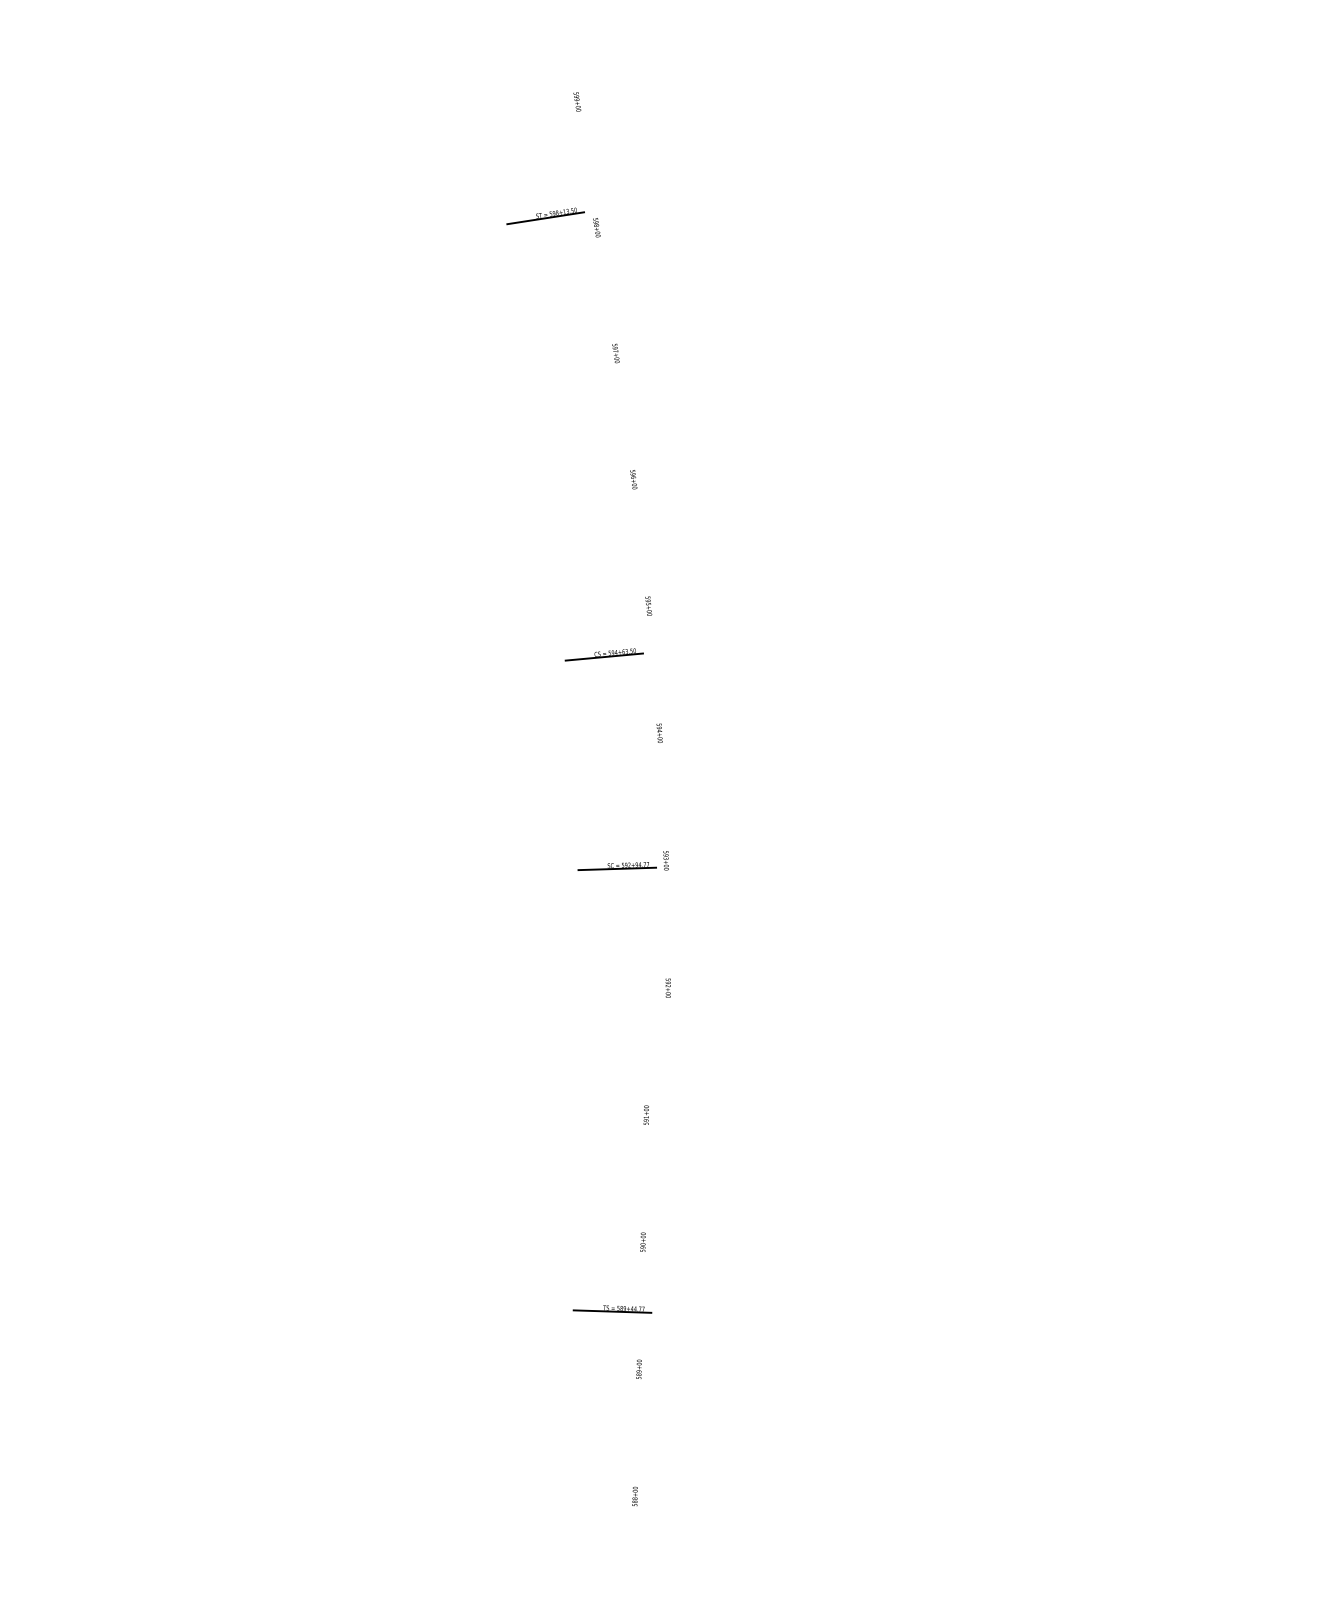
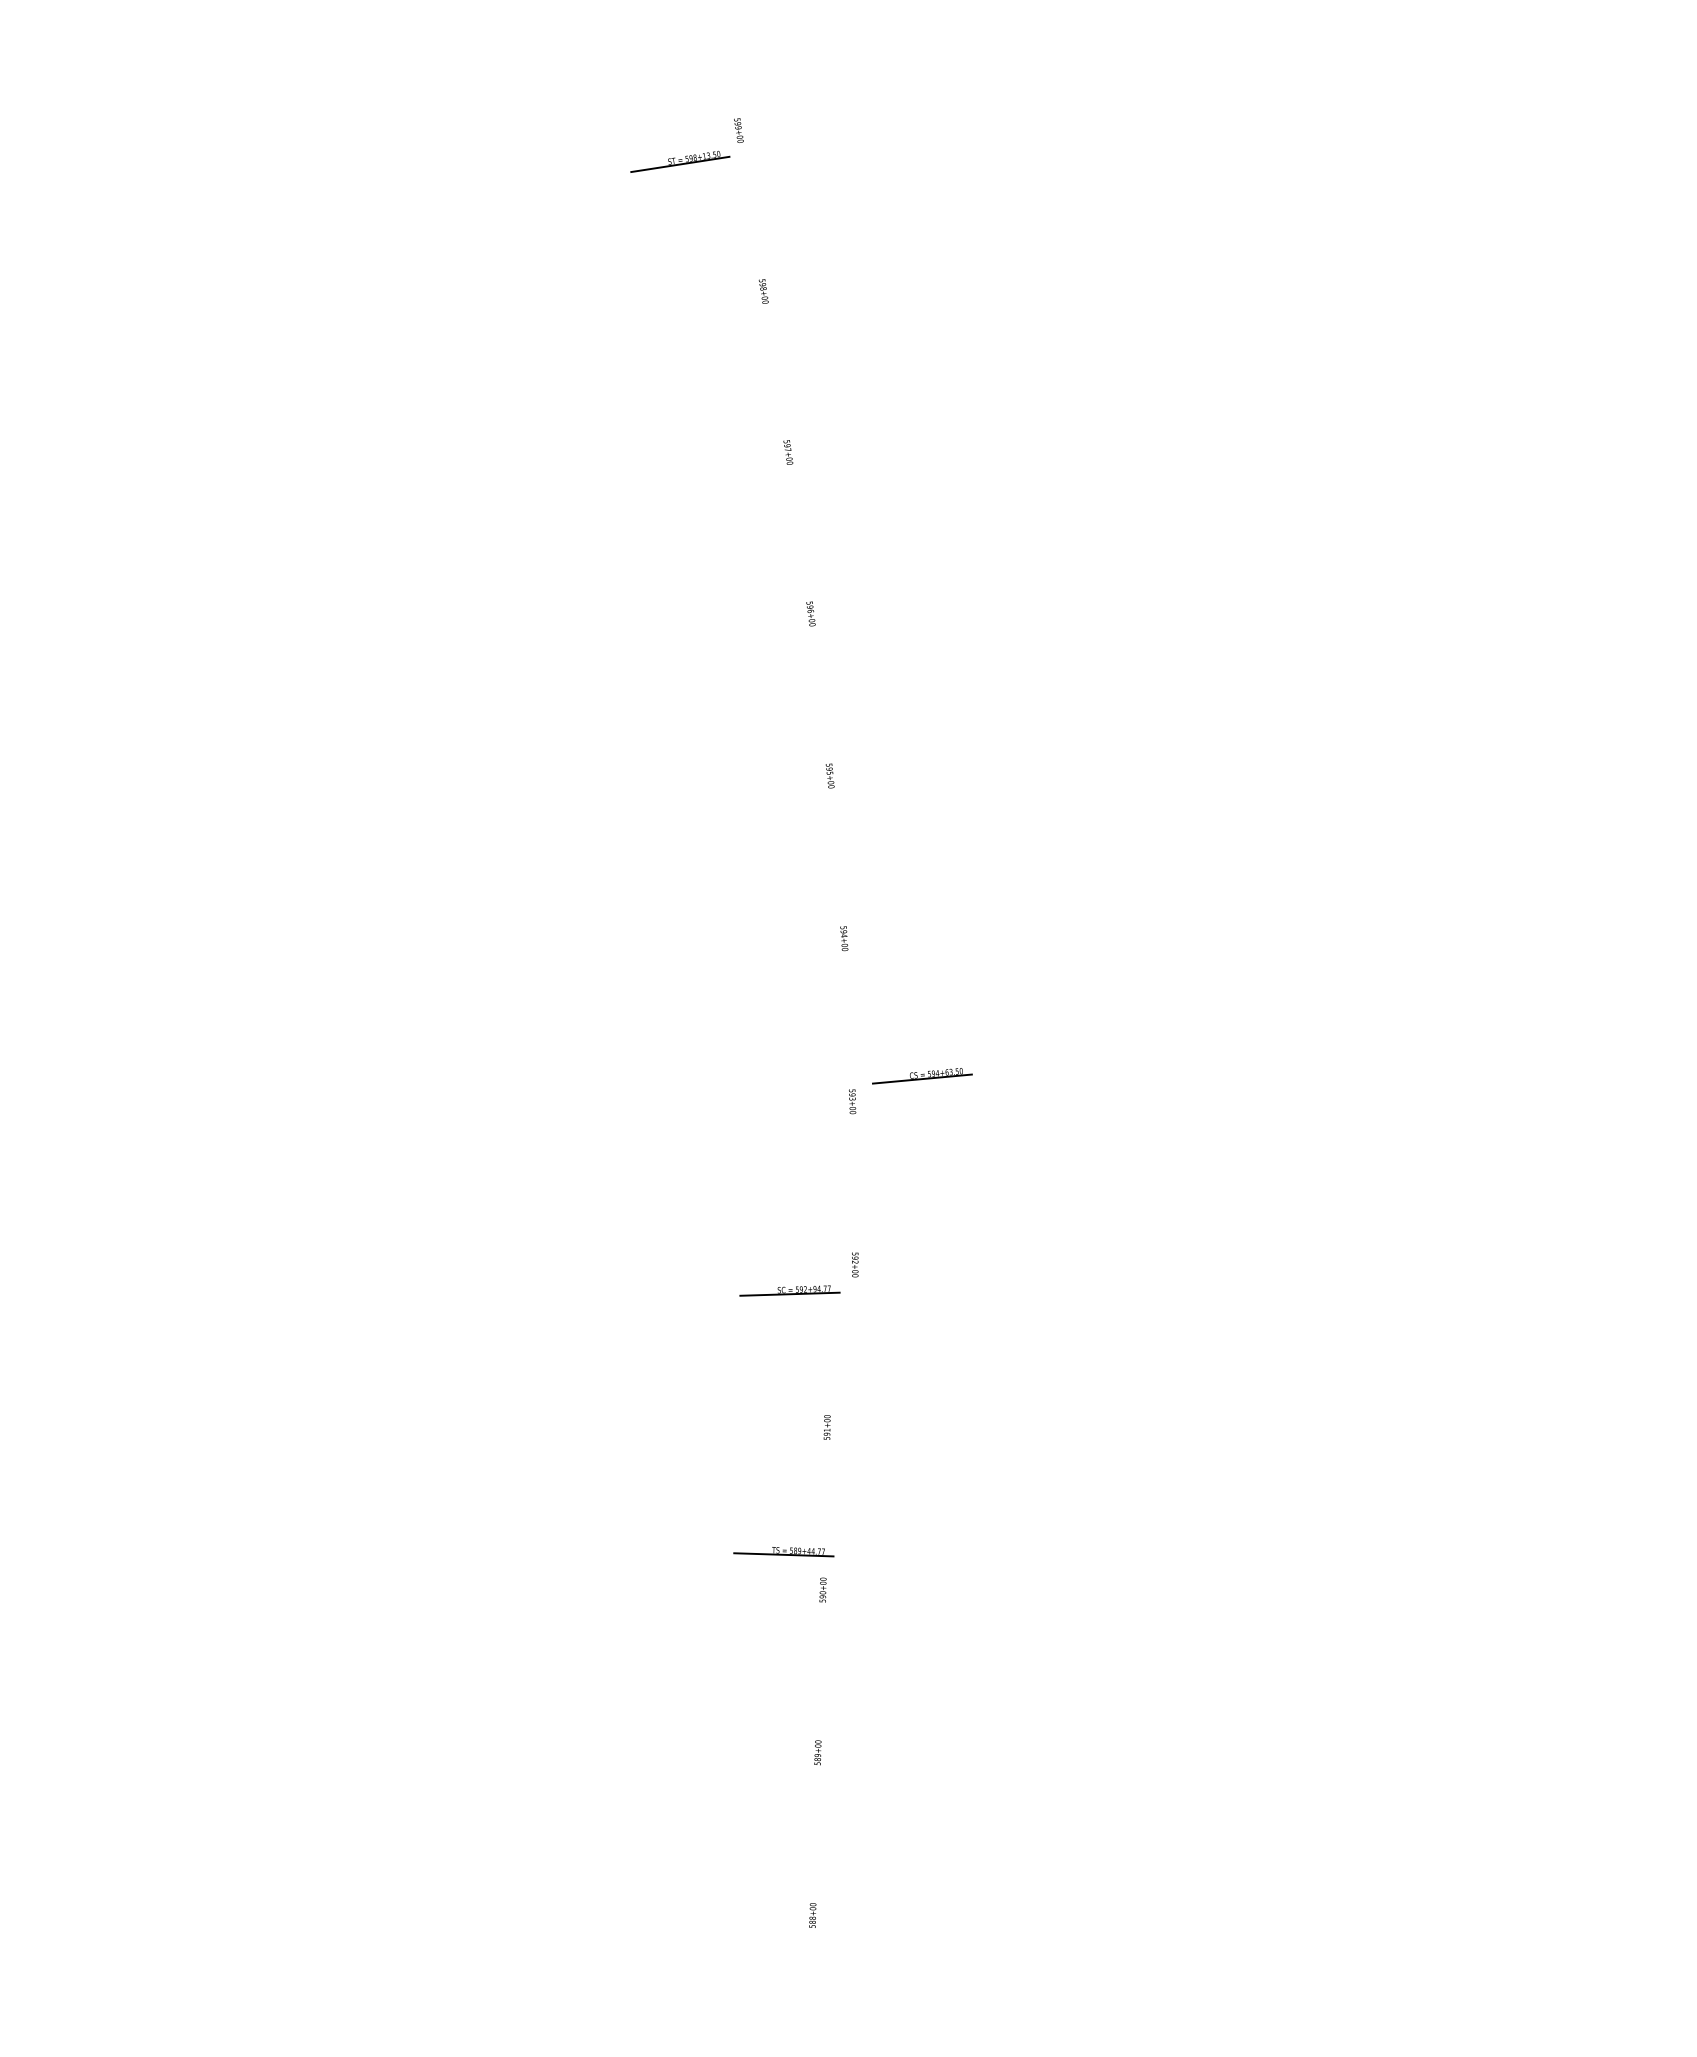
part: (545, 215) -> (680, 161), moved
part: (604, 655) -> (922, 1076), moved
part: (616, 866) -> (789, 1290), moved
part: (612, 1309) -> (783, 1552), moved

